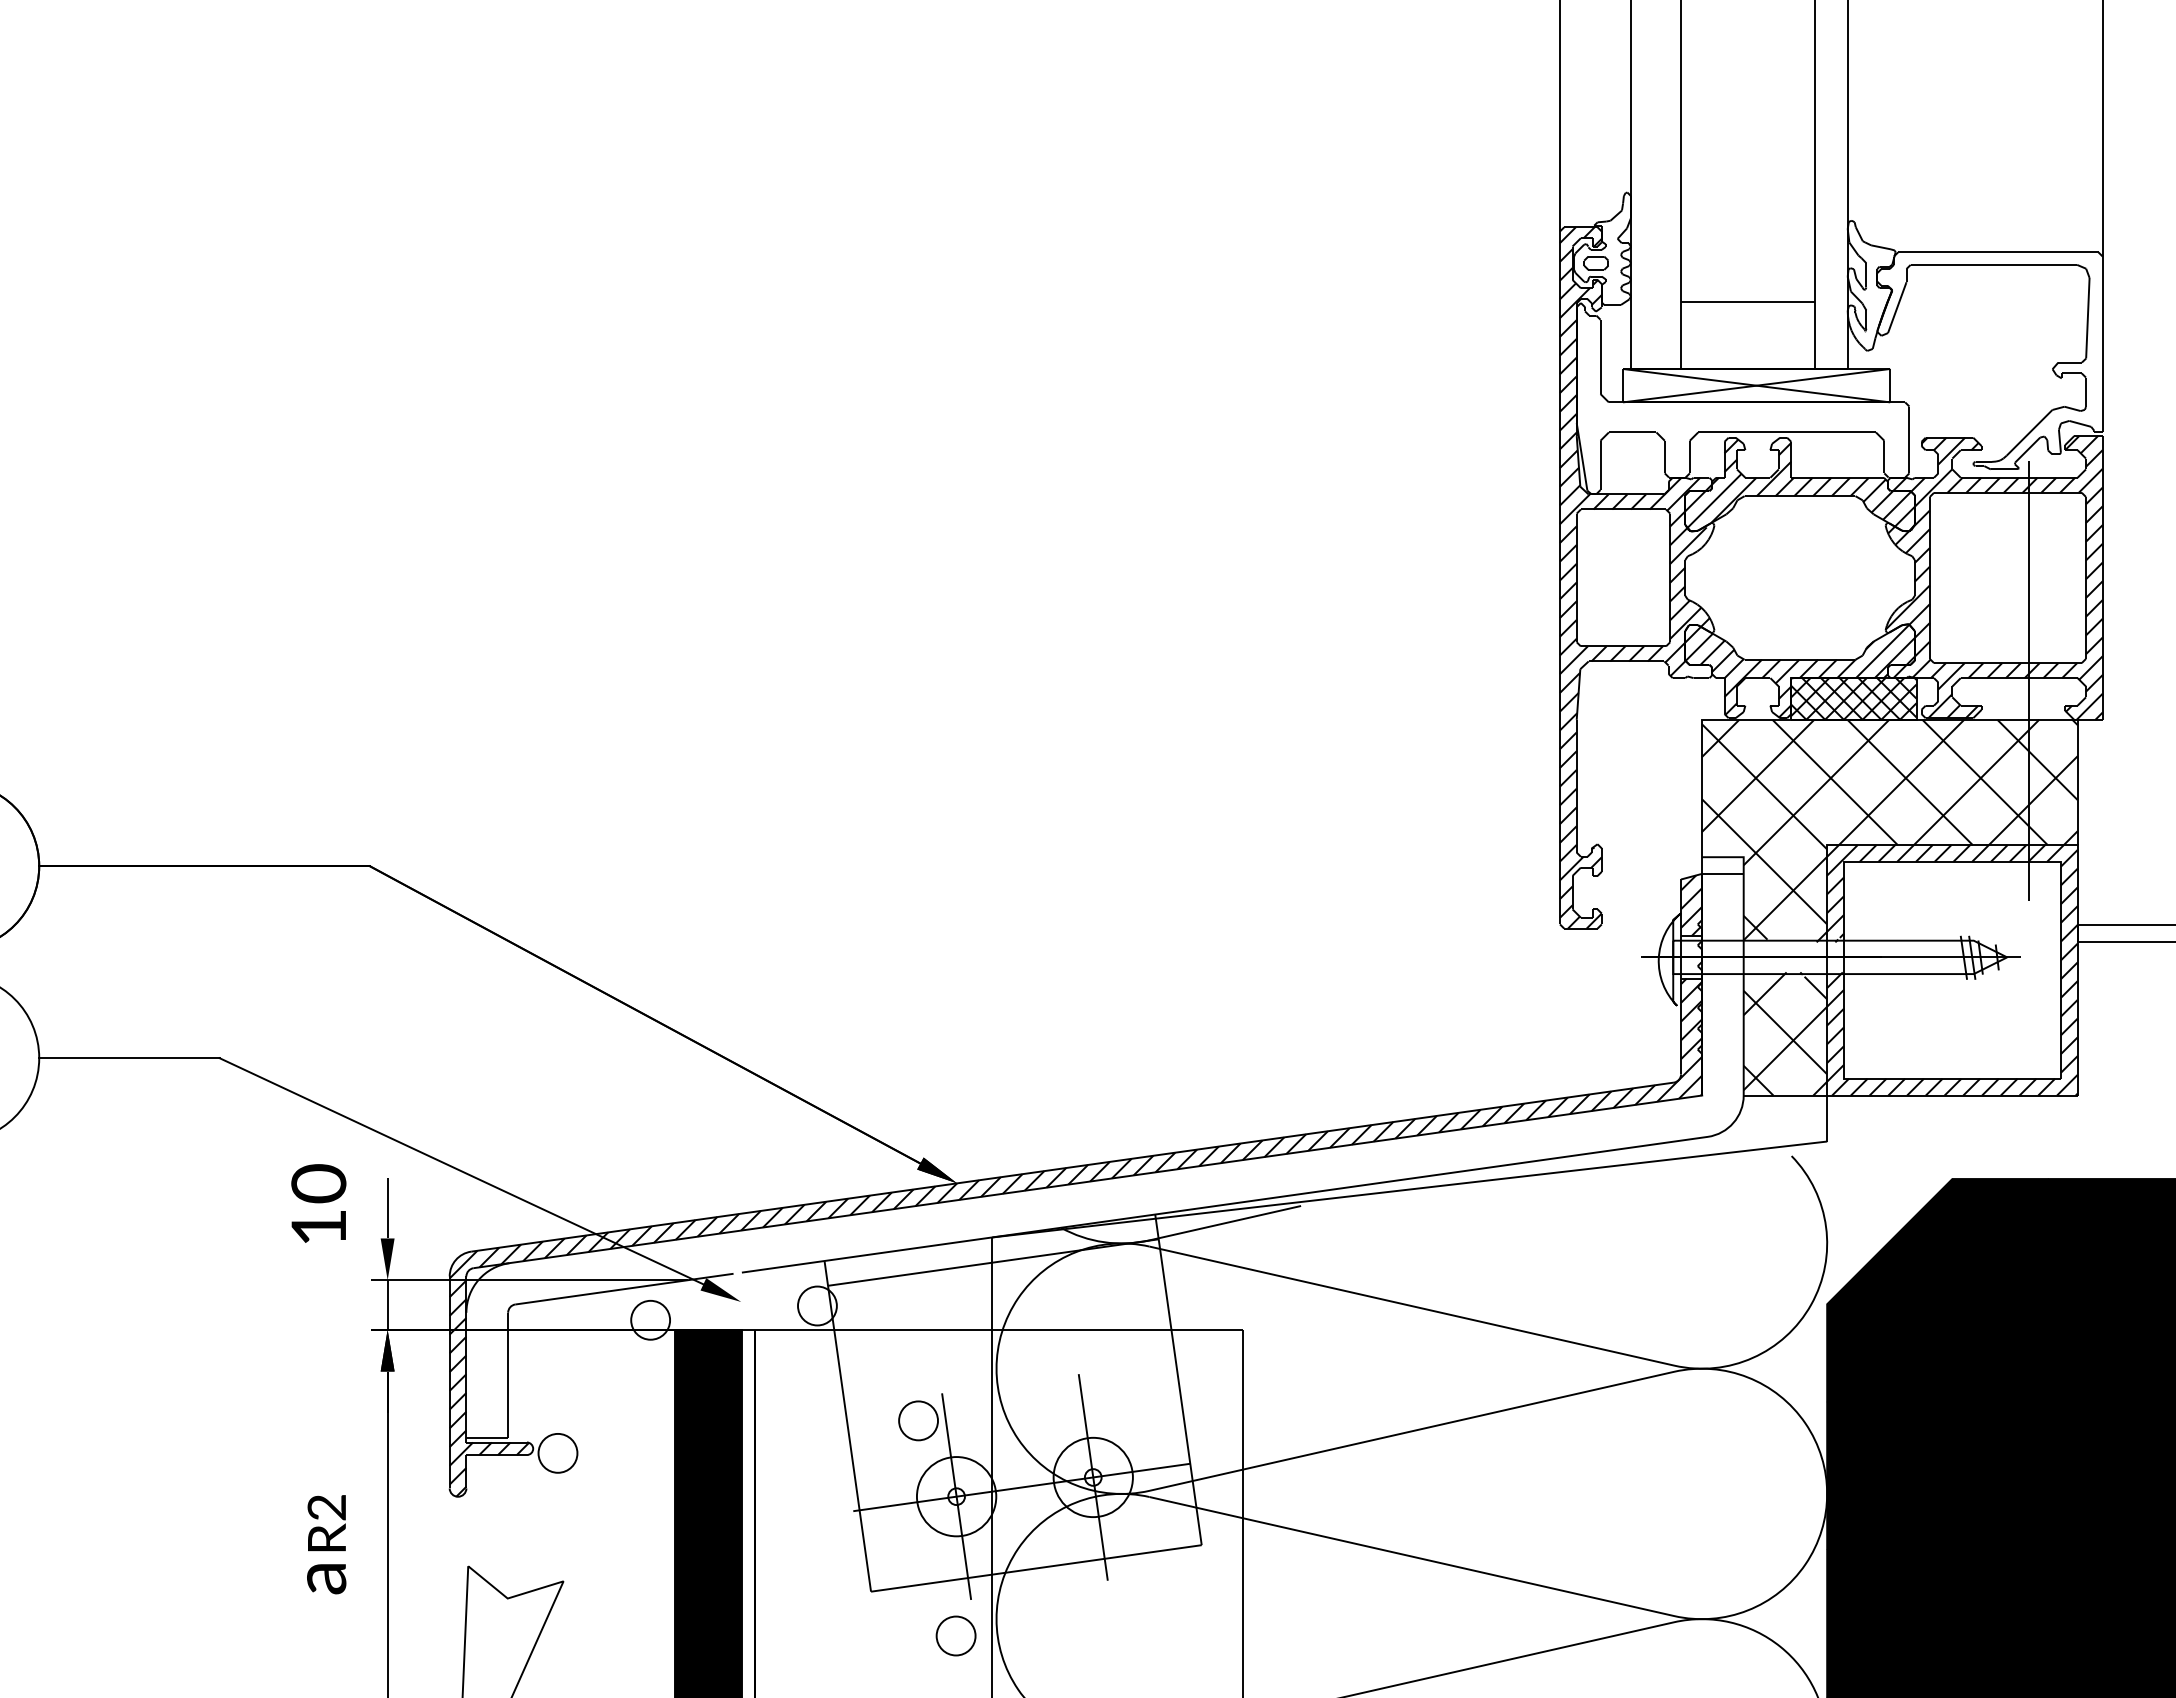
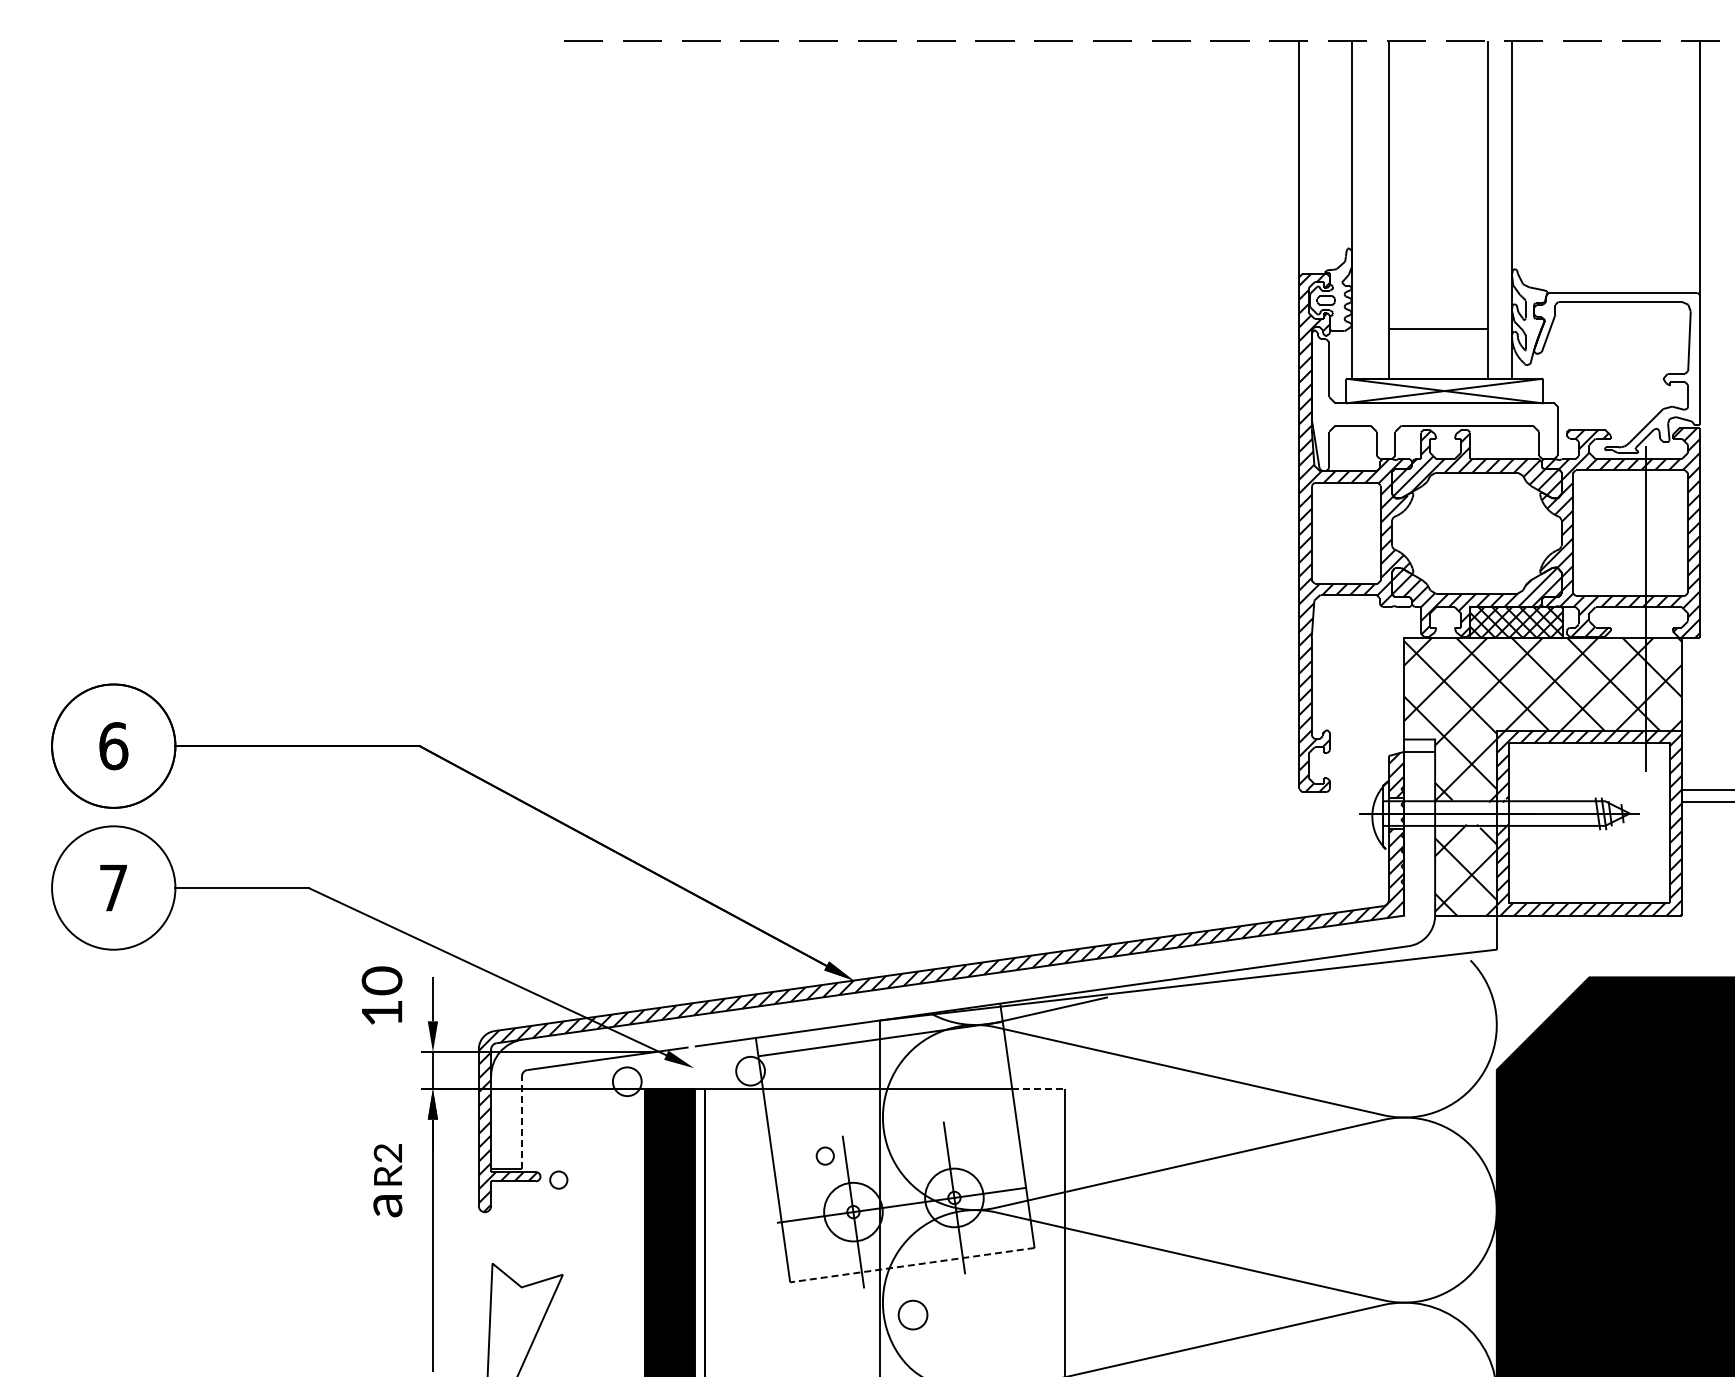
line: (1208, 1329) -> (1039, 1088), solid -> dashed
line: (507, 1375) -> (521, 1122), solid -> dashed
circle: (917, 1420) -> (824, 1155), size x0.6
circle: (557, 1452) -> (558, 1179), size x0.6
text: (326, 1544) -> (387, 1180), moved
line: (1035, 1568) -> (911, 1265), solid -> dashed
circle: (955, 1635) -> (912, 1314), moved

